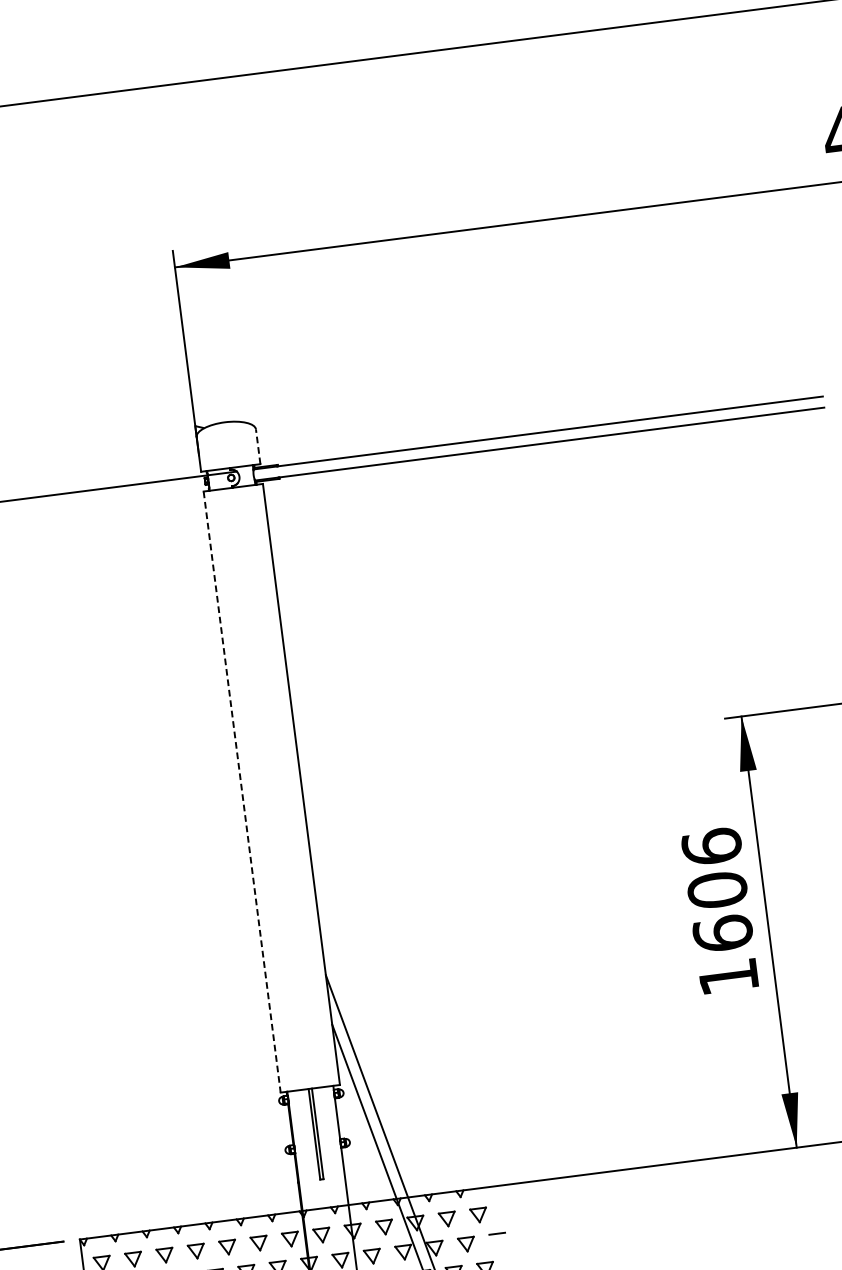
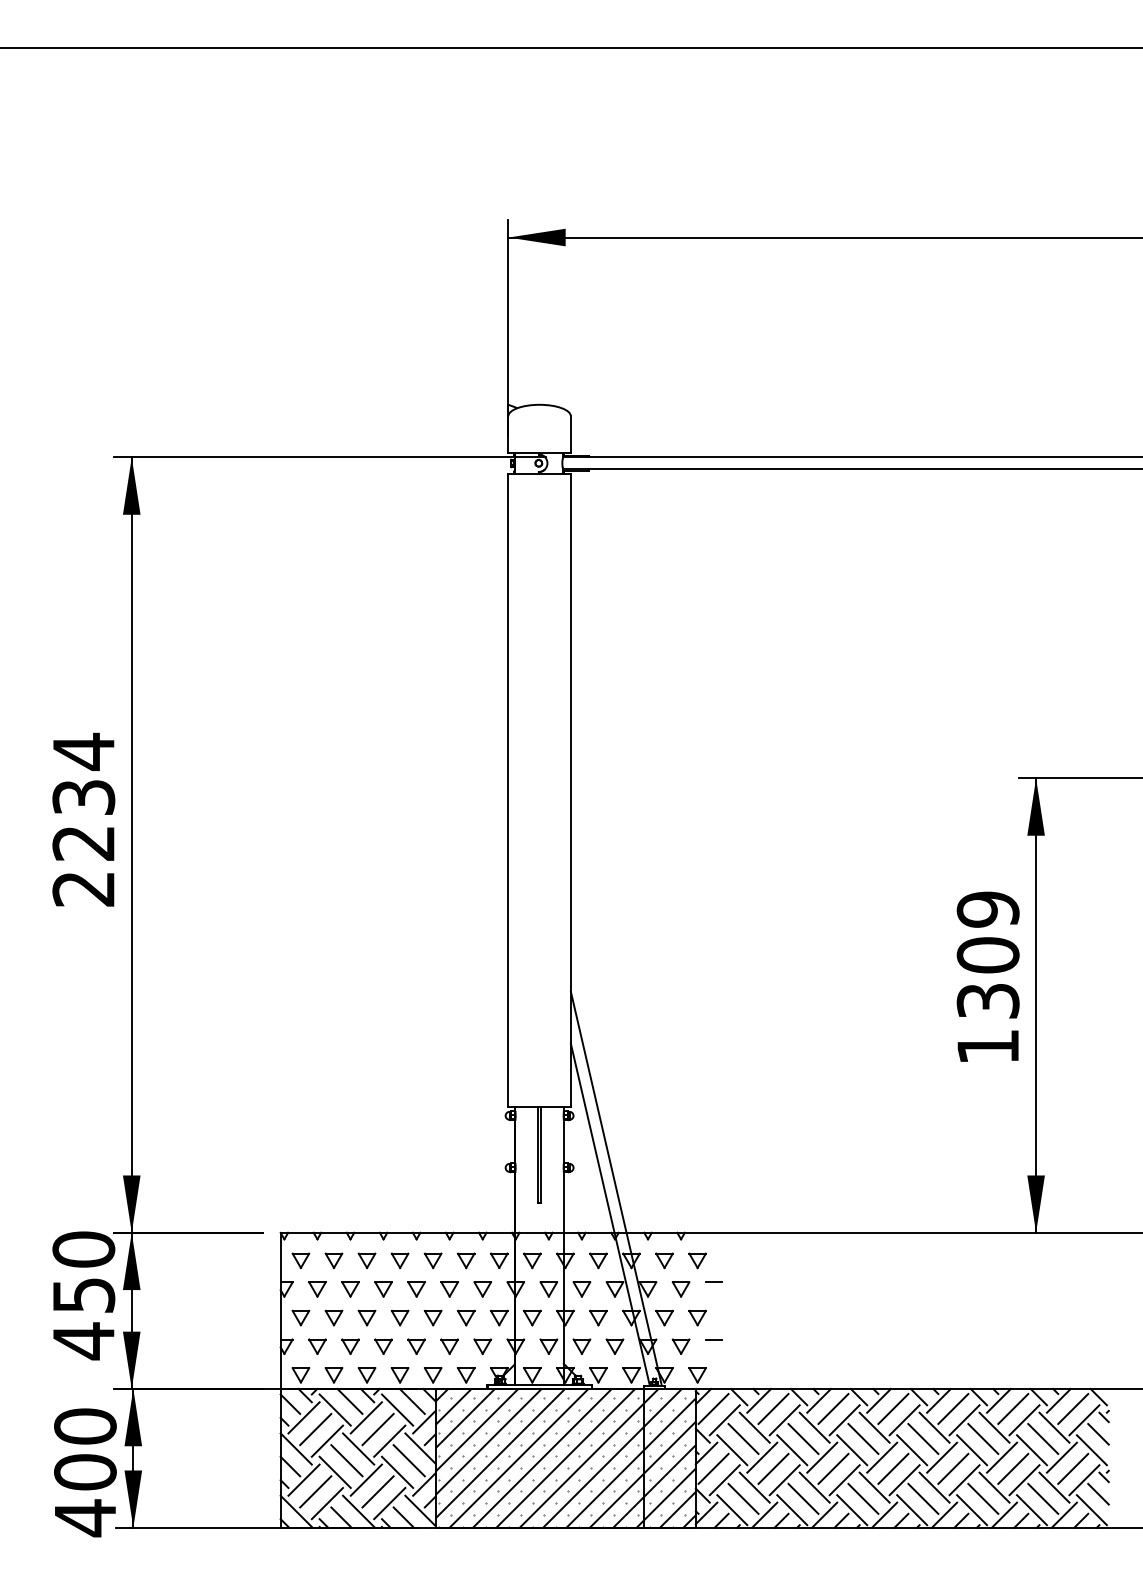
line: (257, 446) -> (570, 434), dashed -> solid
line: (242, 792) -> (508, 790), dashed -> solid
text: (716, 889) -> (987, 954), 1606 -> 1309

